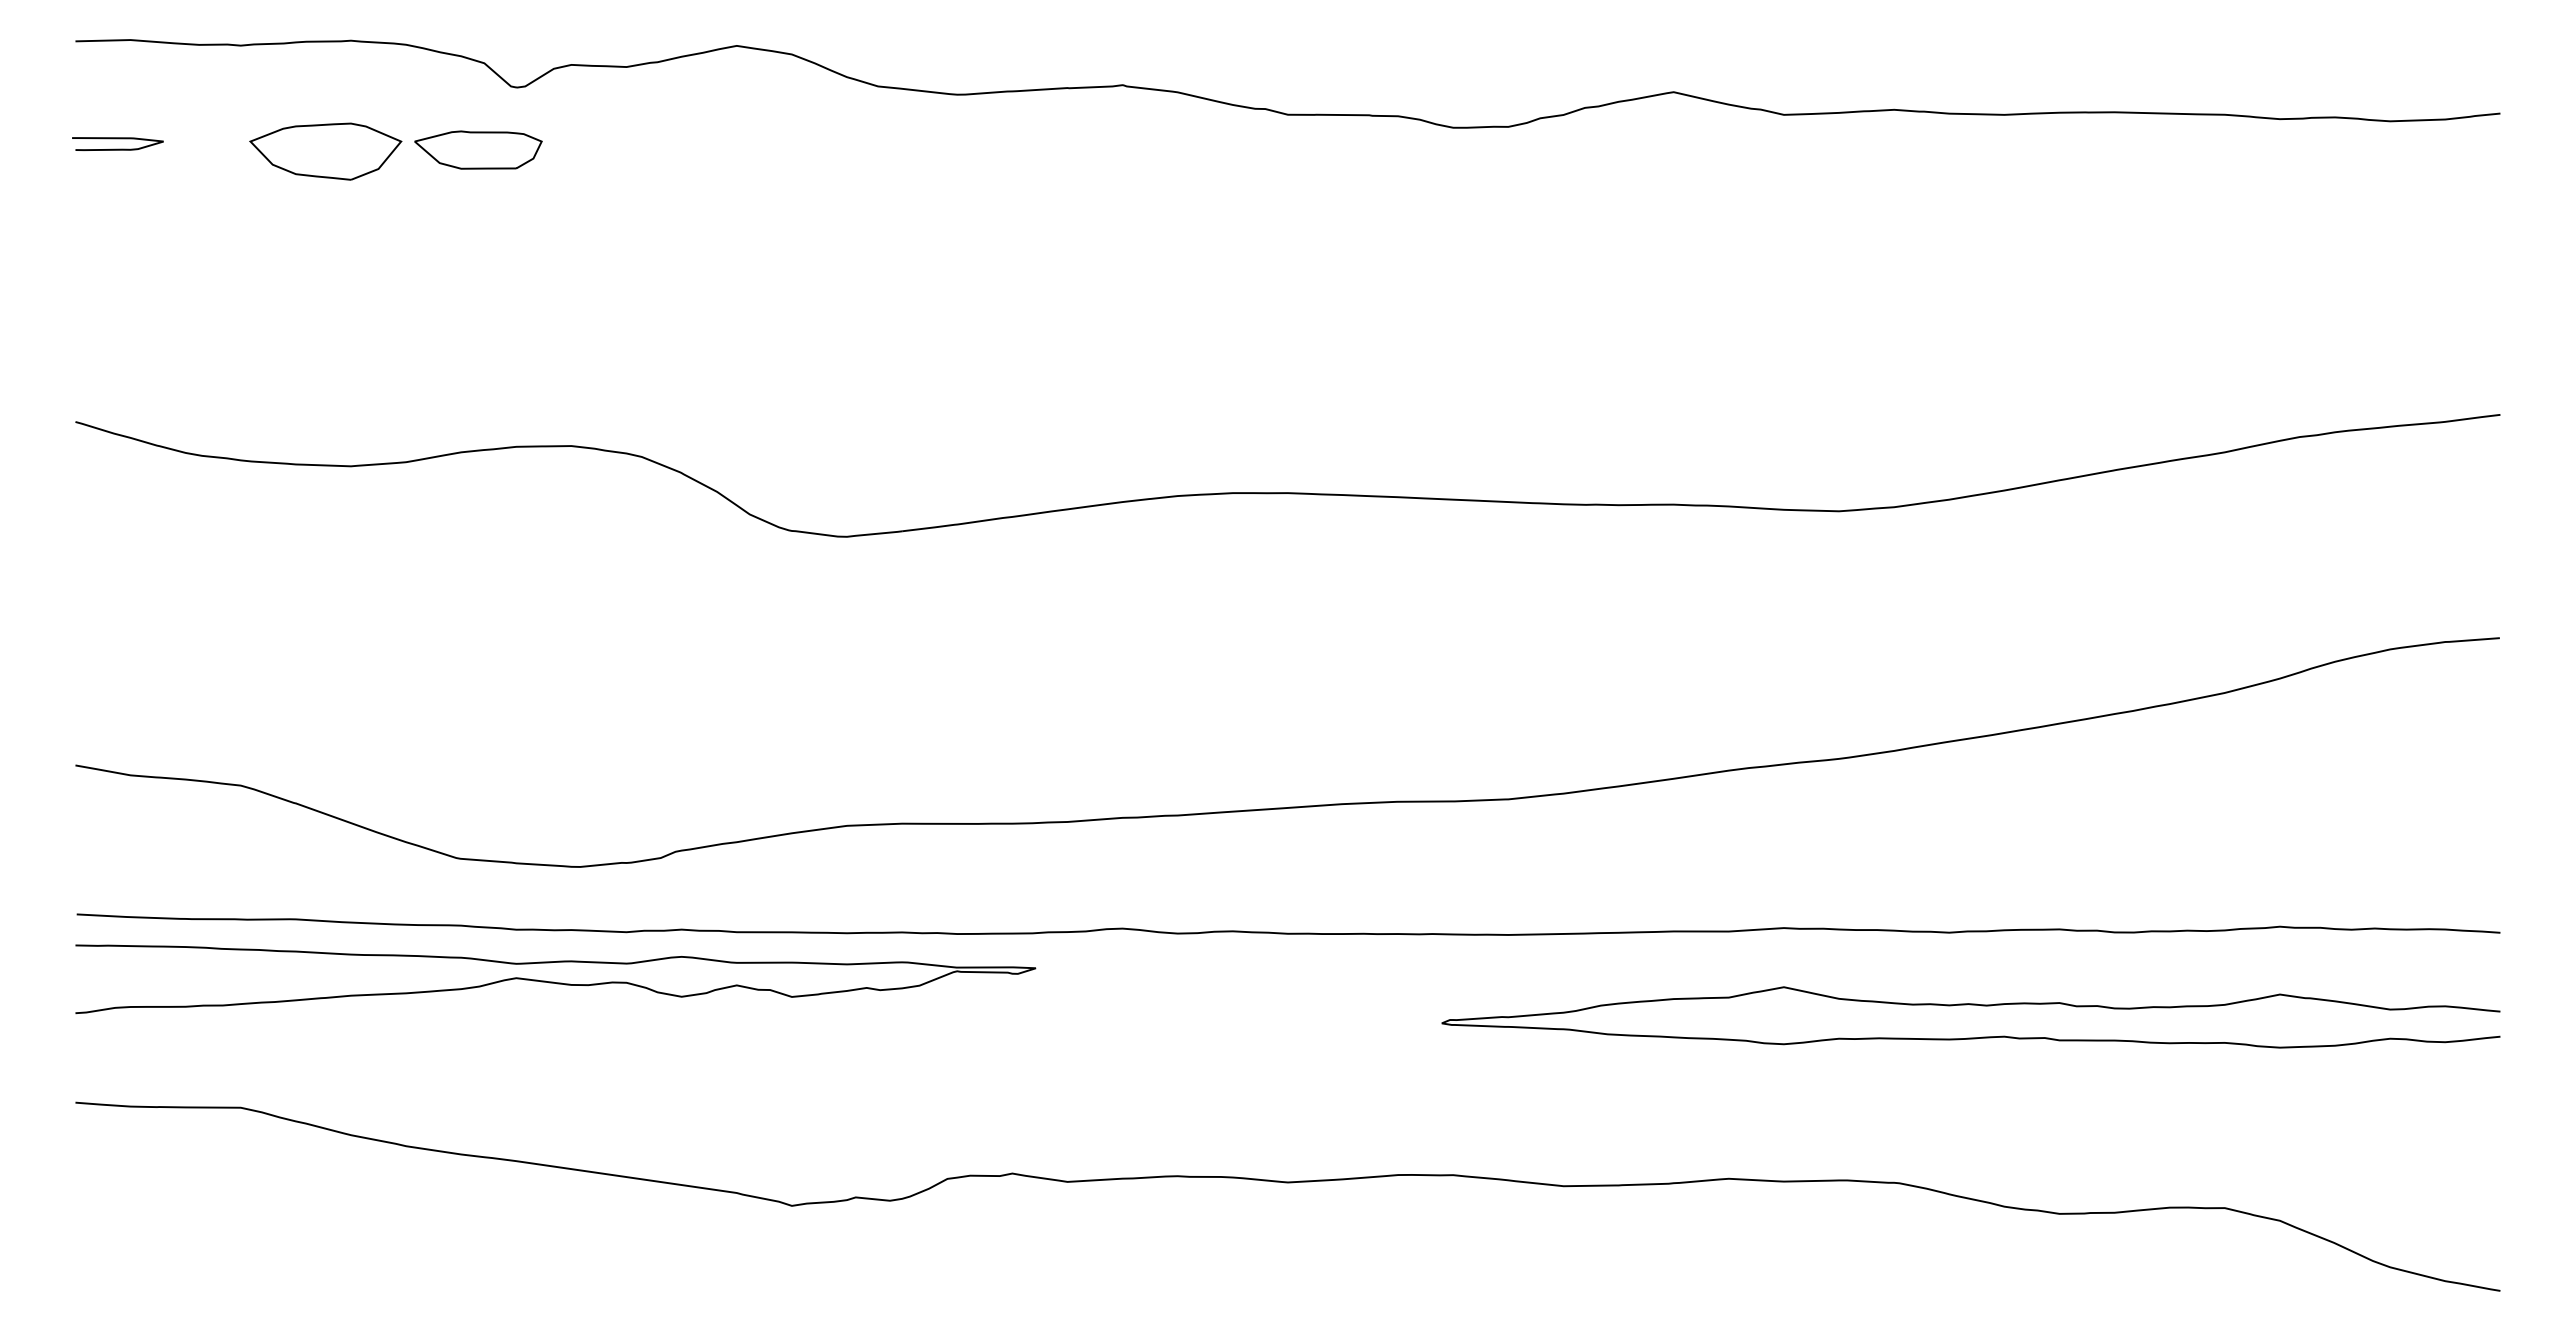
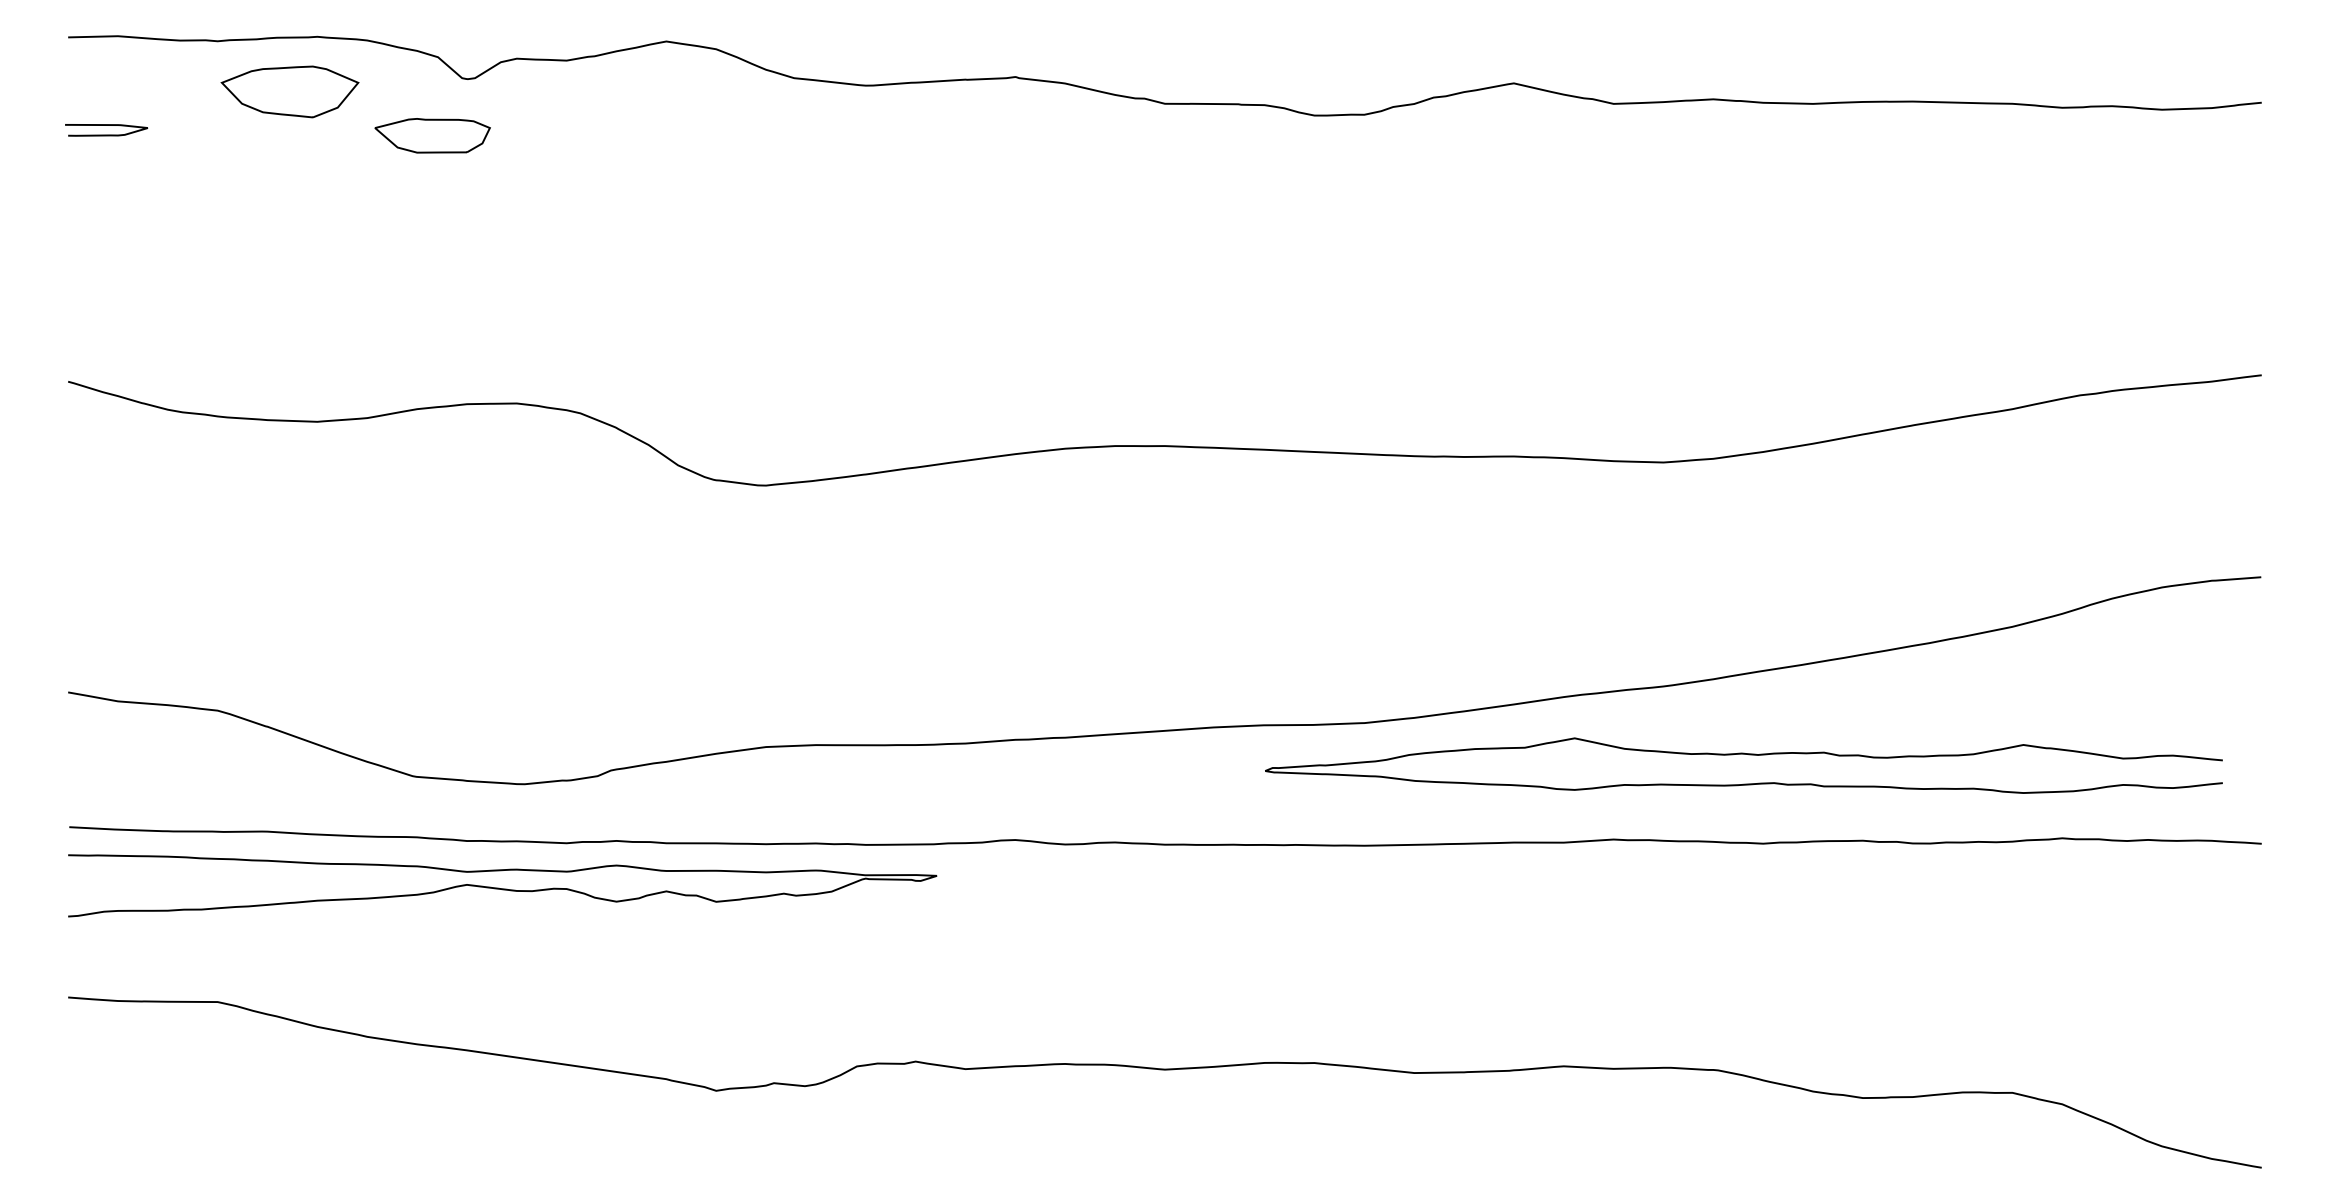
part: (325, 151) -> (289, 91), moved
curve: (1970, 1005) -> (1743, 754), moved

